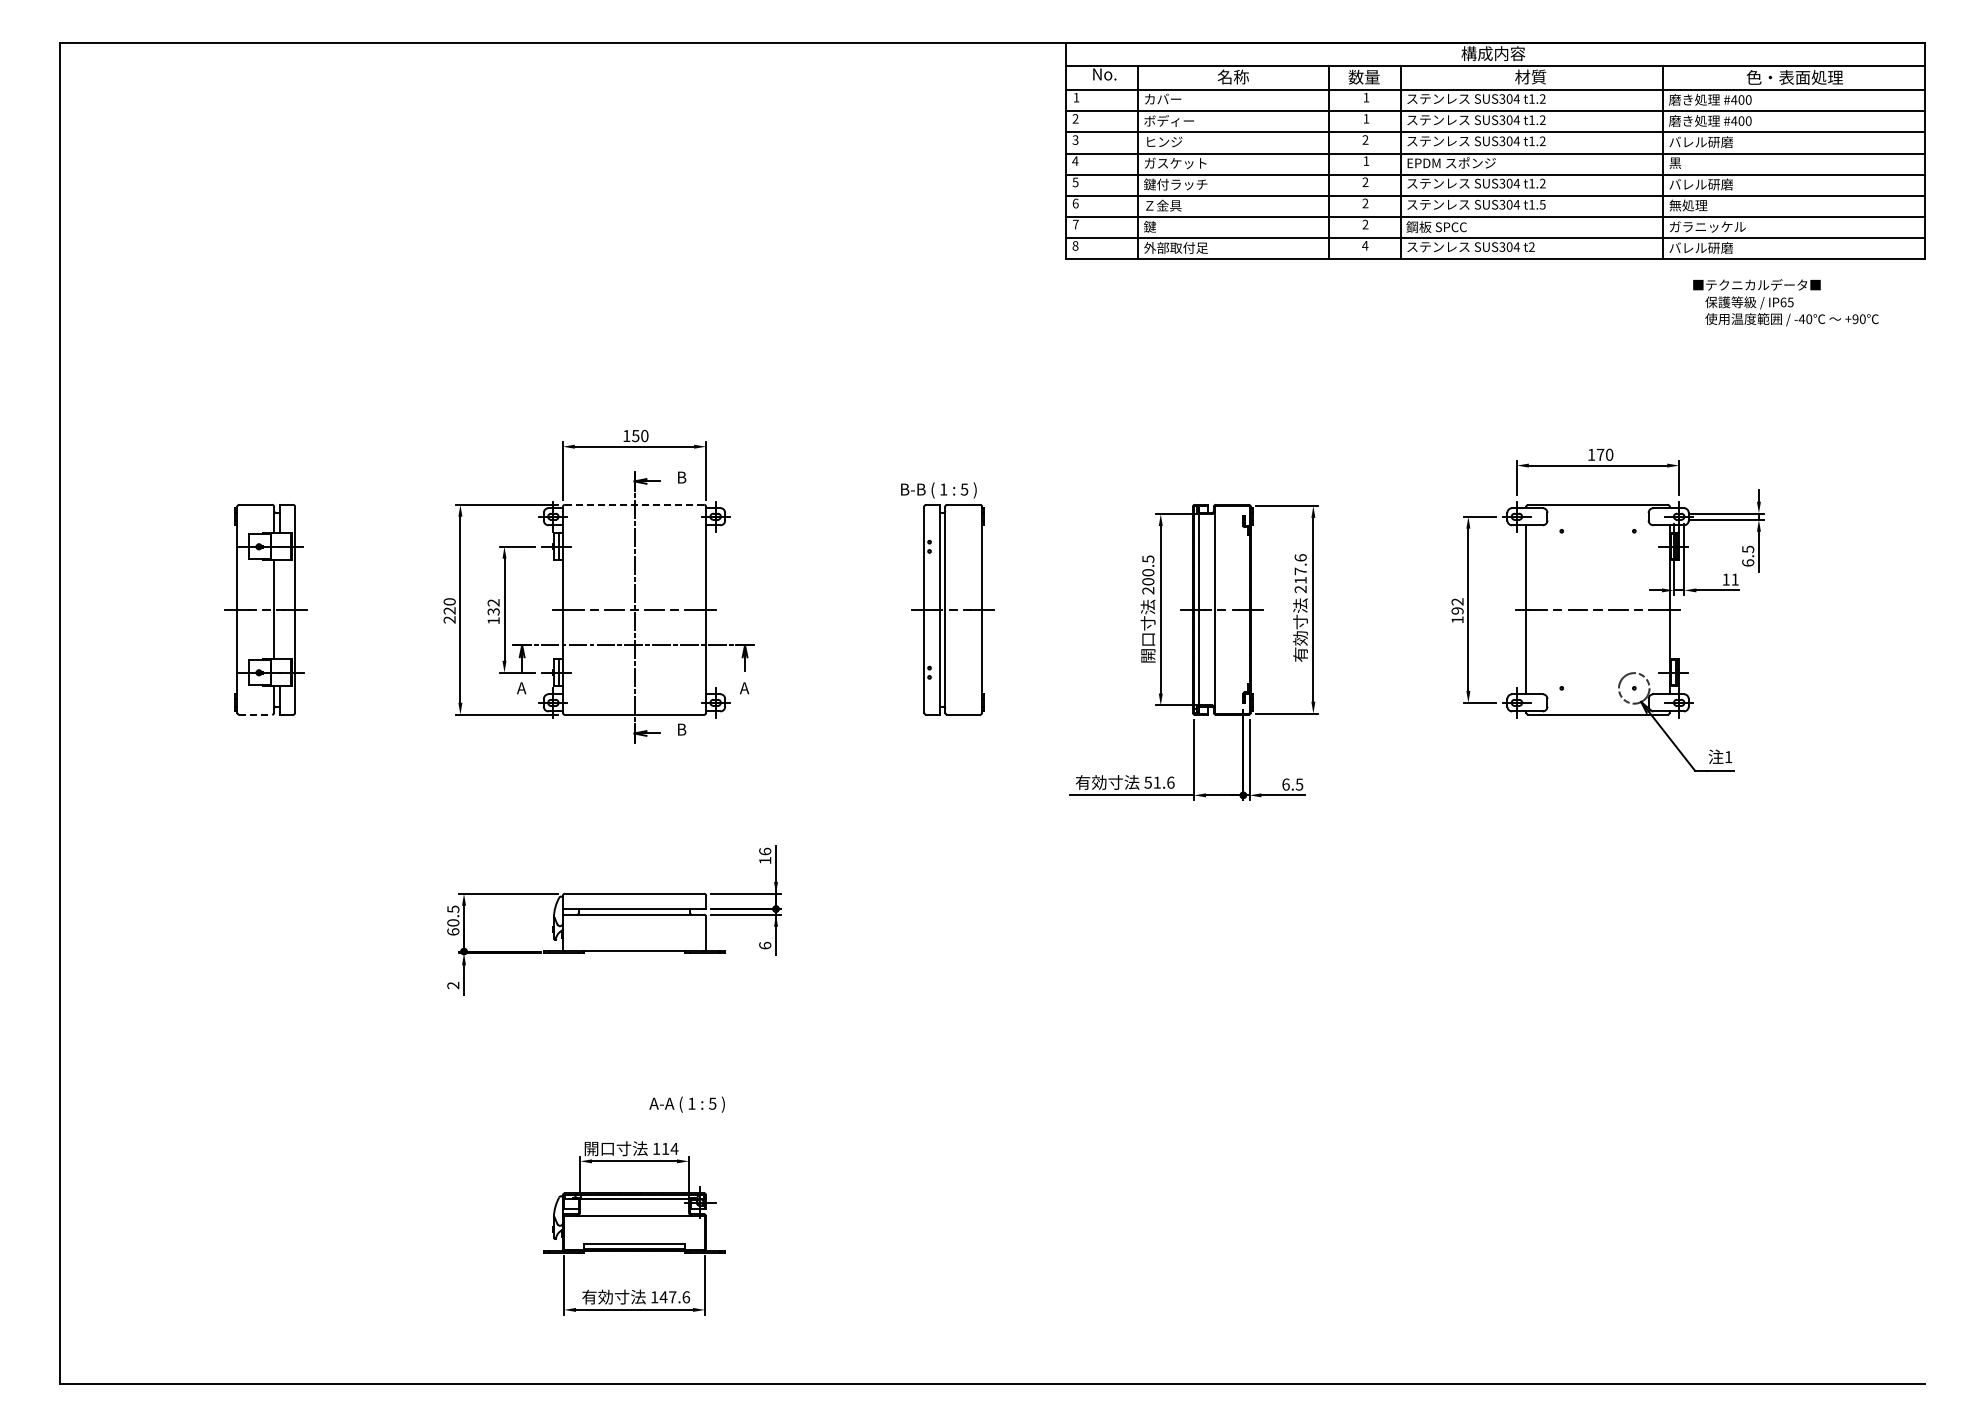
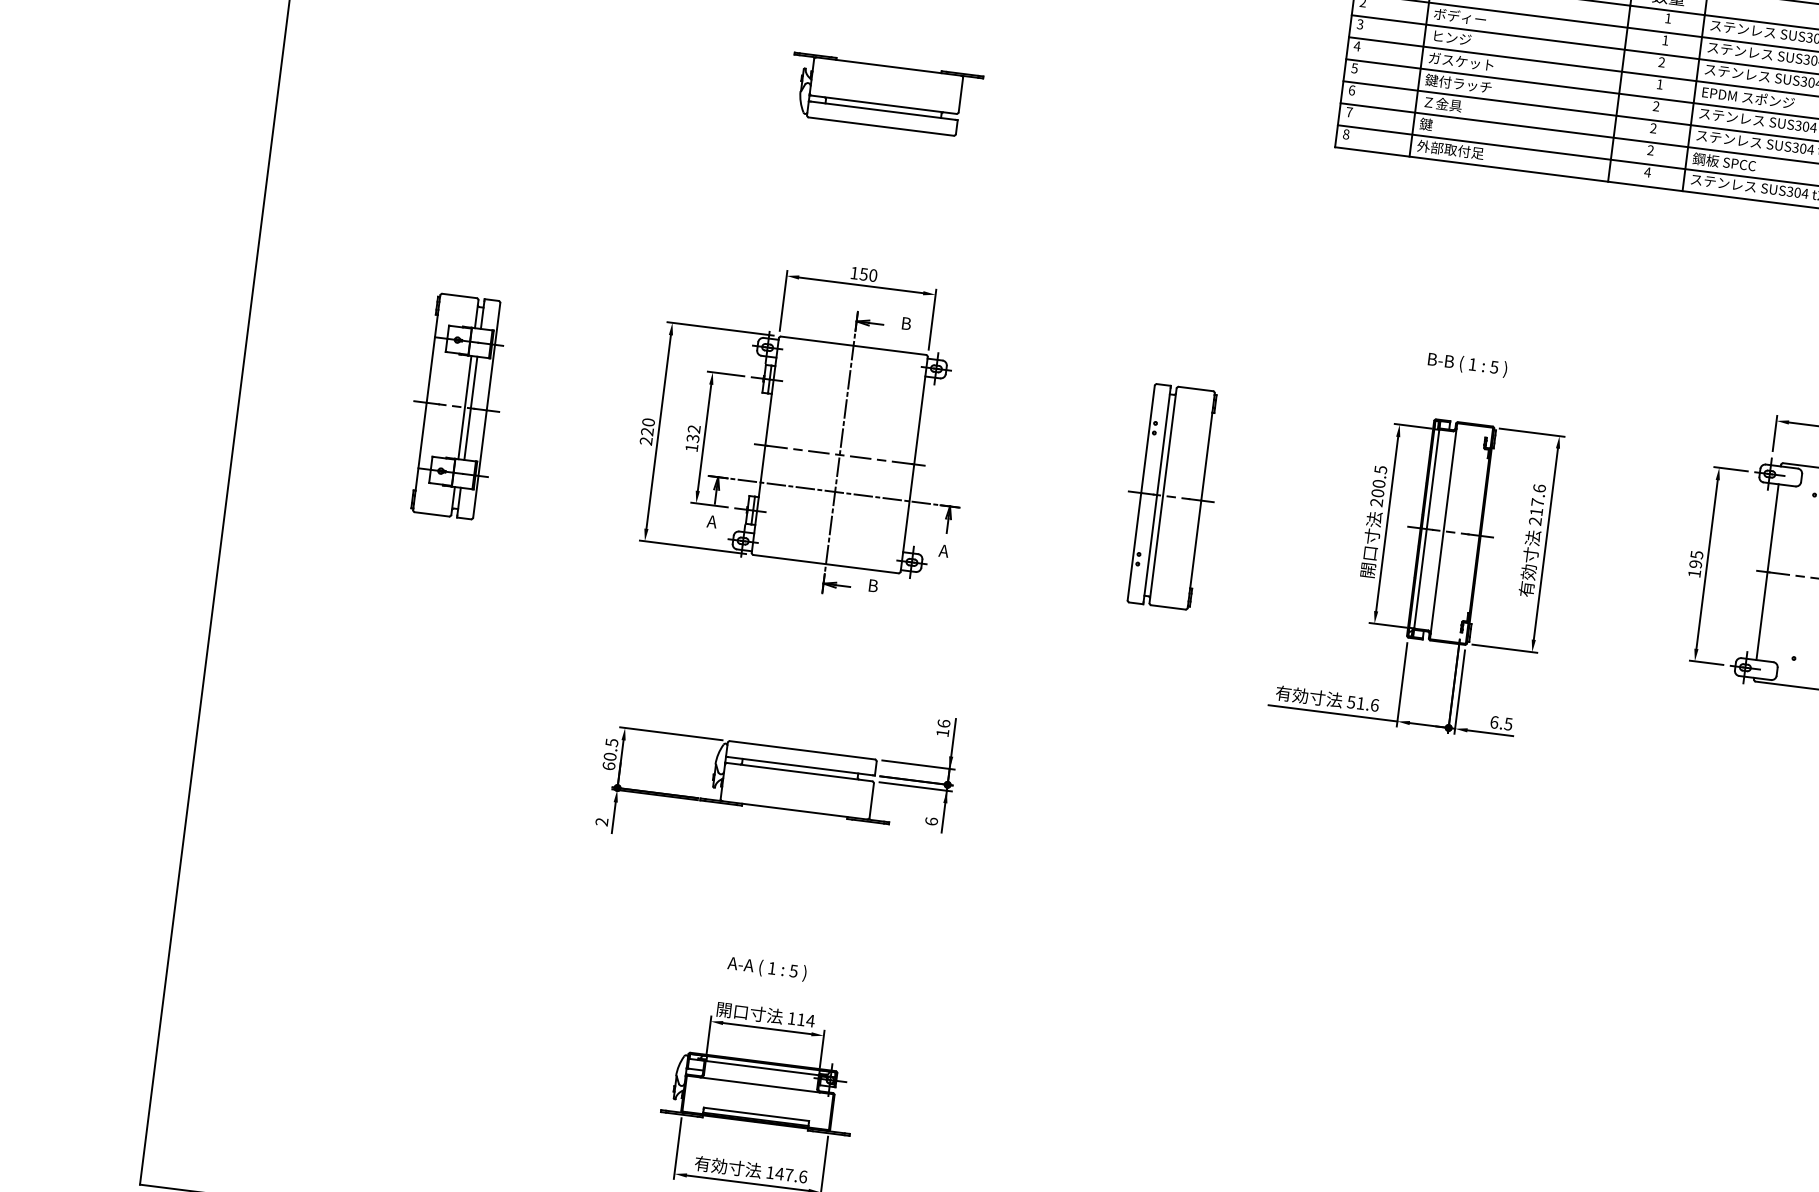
part: (634, 263) -> (885, 94), added
text: (938, 490) -> (1467, 364), moved
line: (634, 504) -> (853, 345), dashed -> solid
text: (1457, 601) -> (1696, 554), 192 -> 195
line: (279, 609) -> (470, 408), added
line: (256, 714) -> (432, 514), dashed -> solid
text: (686, 1104) -> (766, 968), moved

